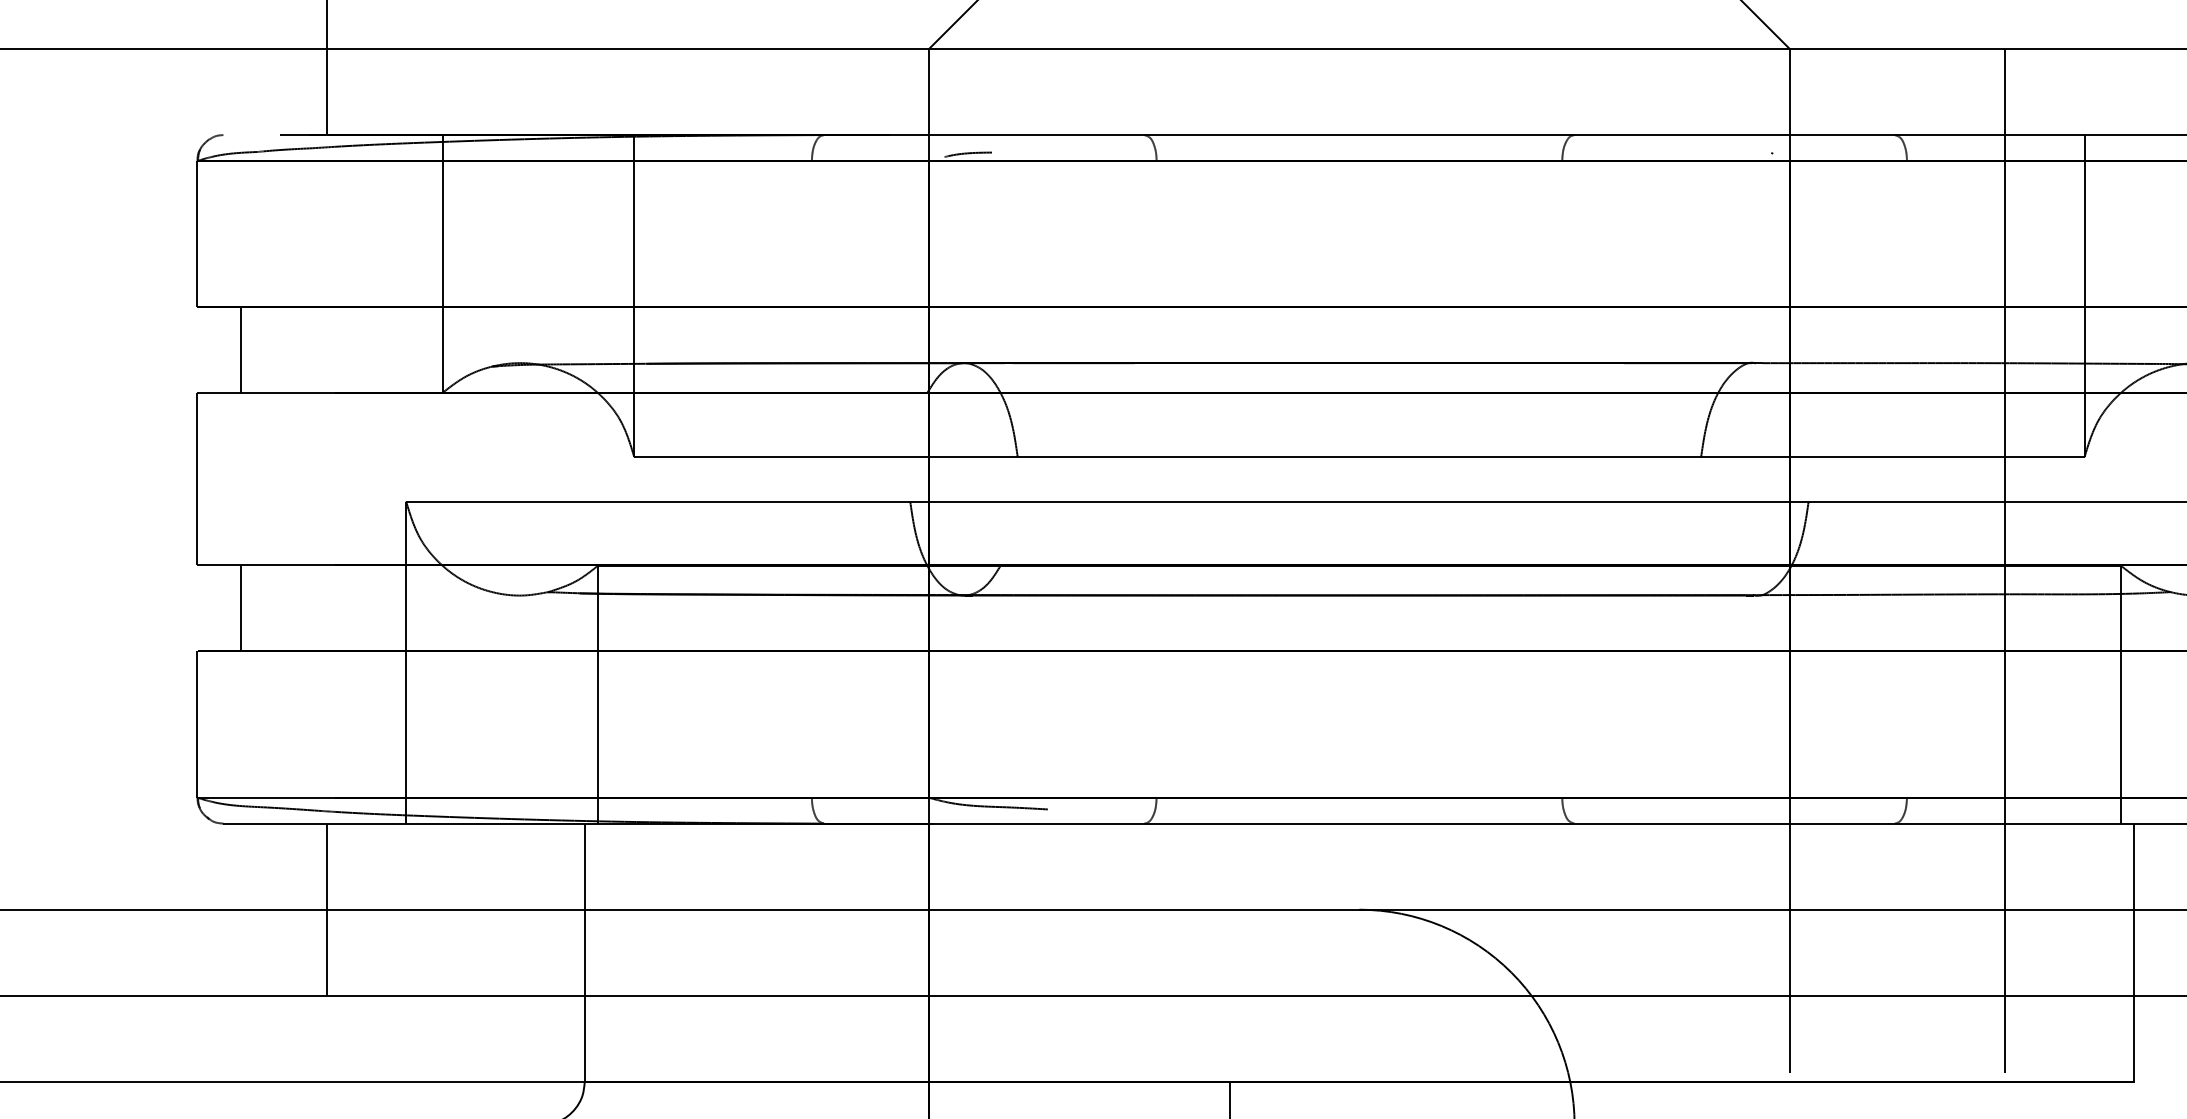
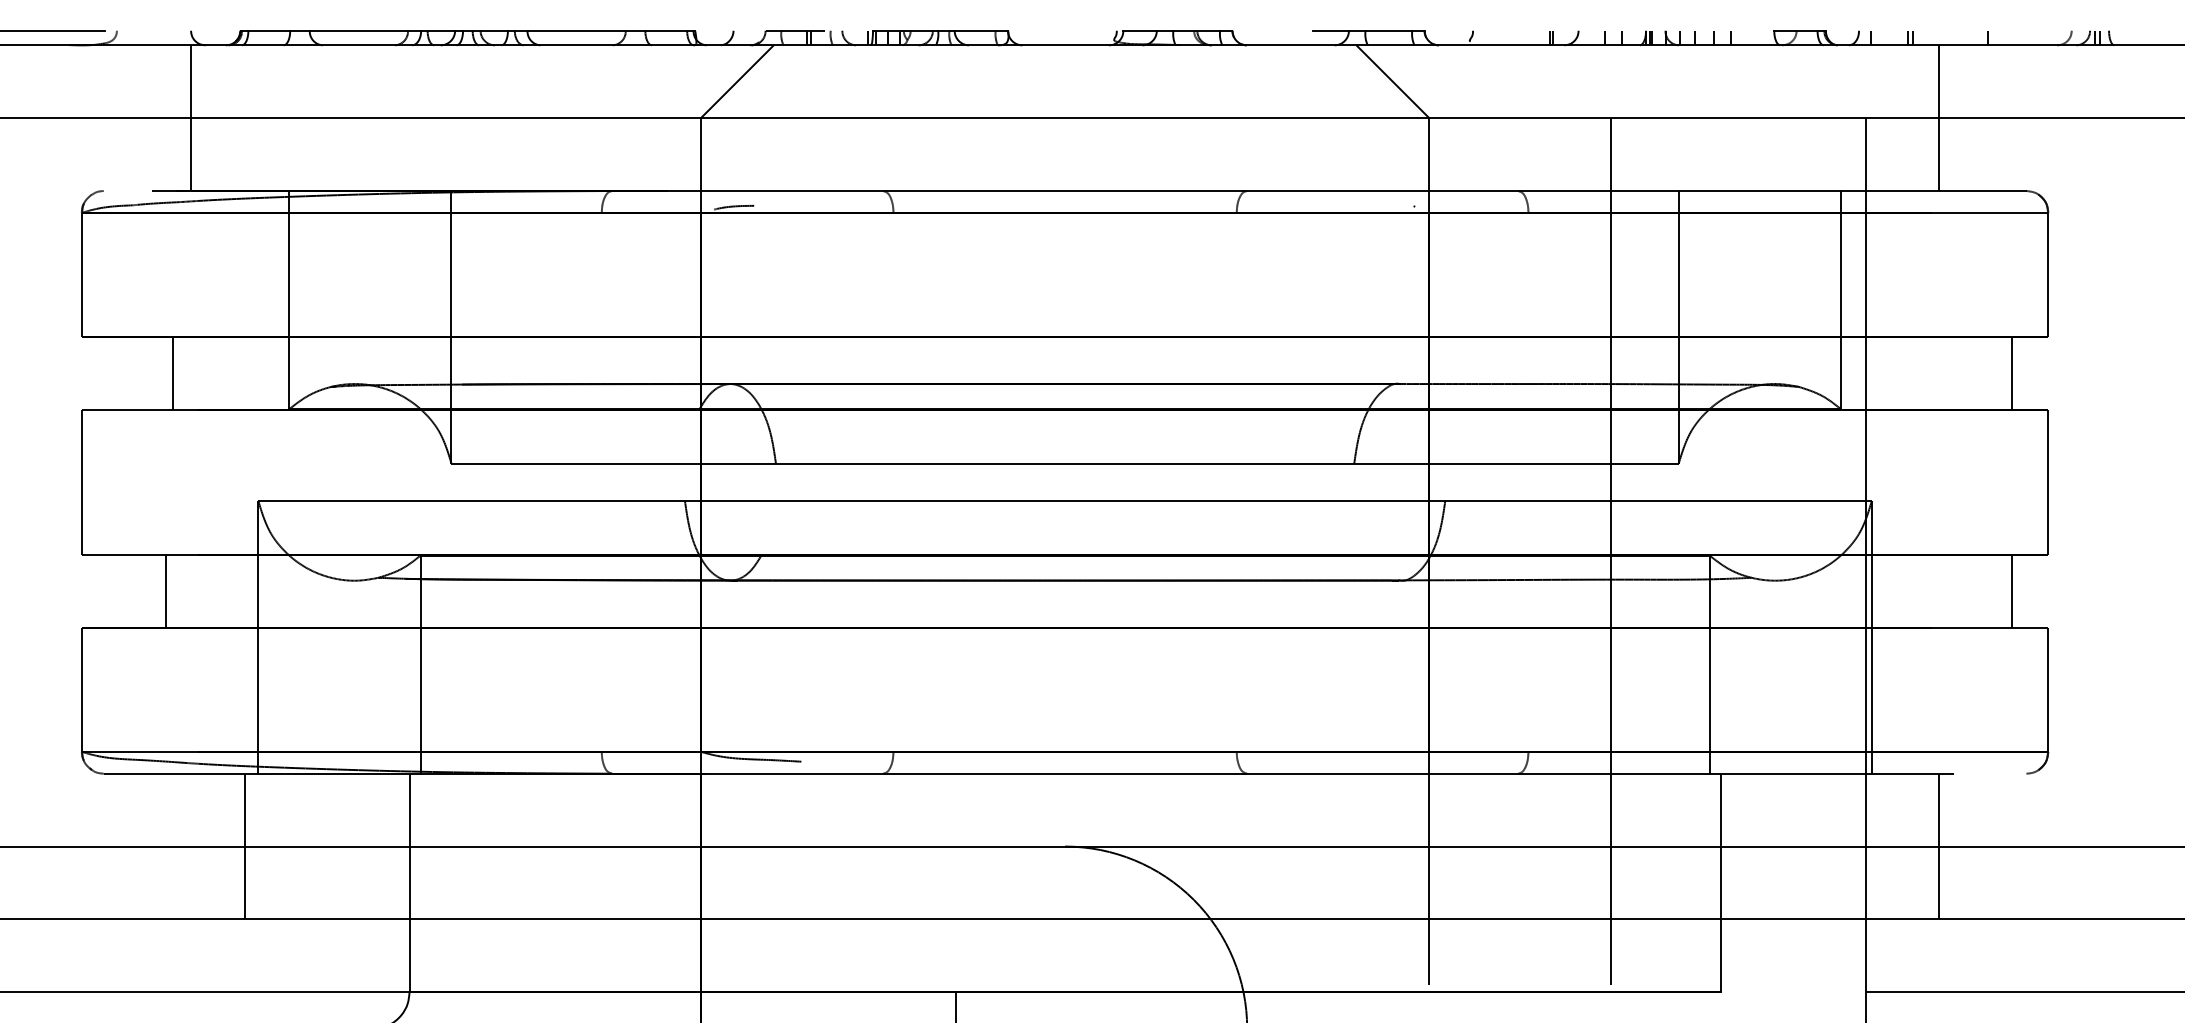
line: (240, 349) -> (173, 372), moved
line: (240, 608) -> (166, 591), moved
line: (327, 909) -> (245, 846), moved

